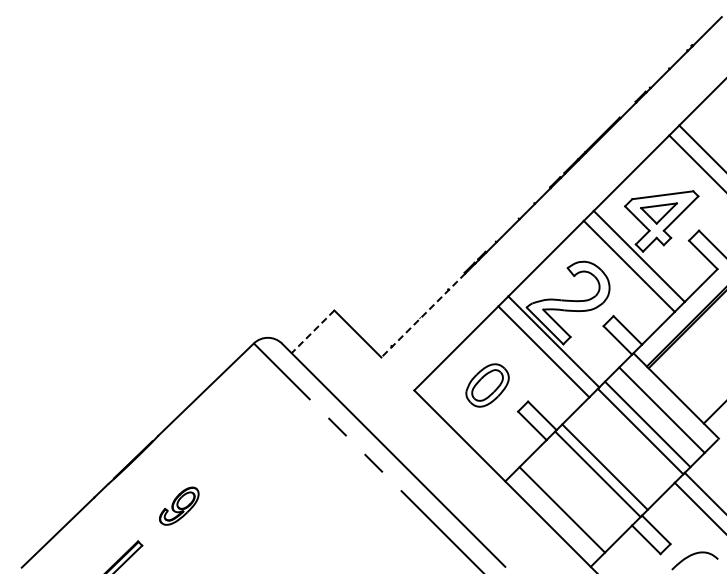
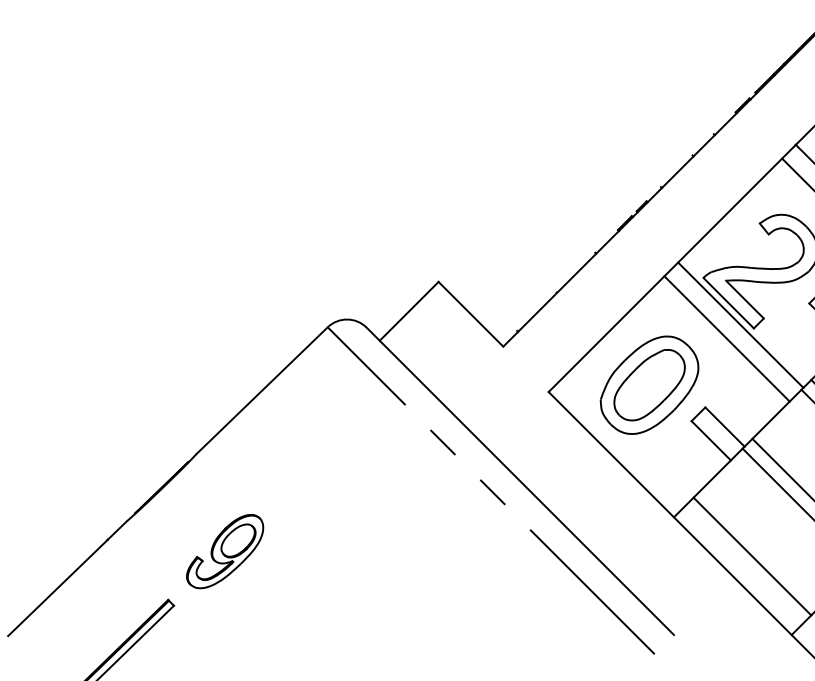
line: (423, 315) -> (561, 288), dashed -> solid
line: (312, 332) -> (408, 312), dashed -> solid
part: (487, 385) -> (649, 385), size x1.67
part: (178, 505) -> (223, 550), size x1.43

